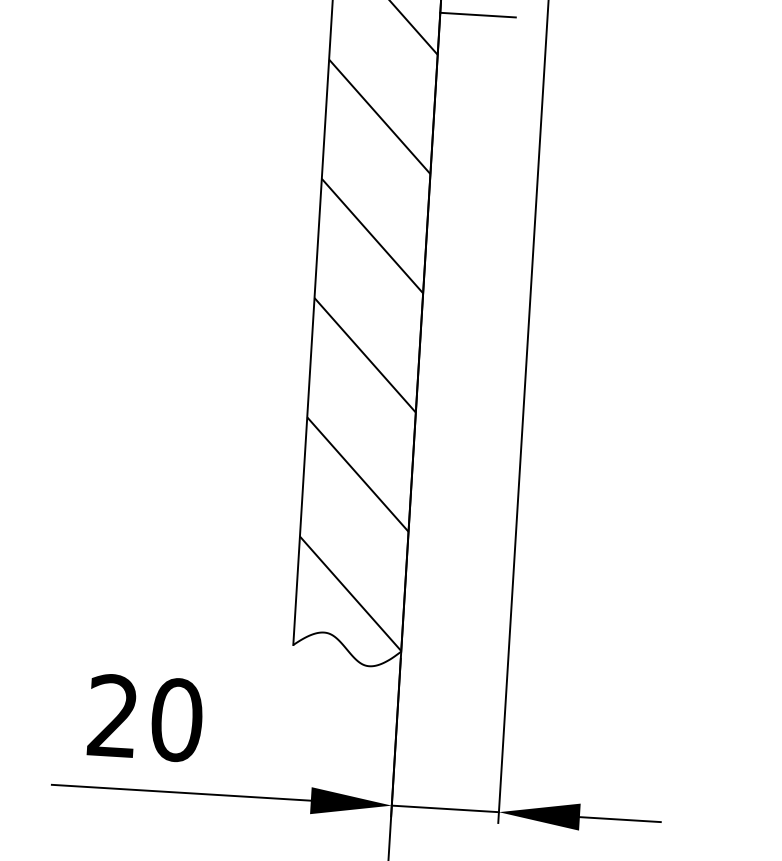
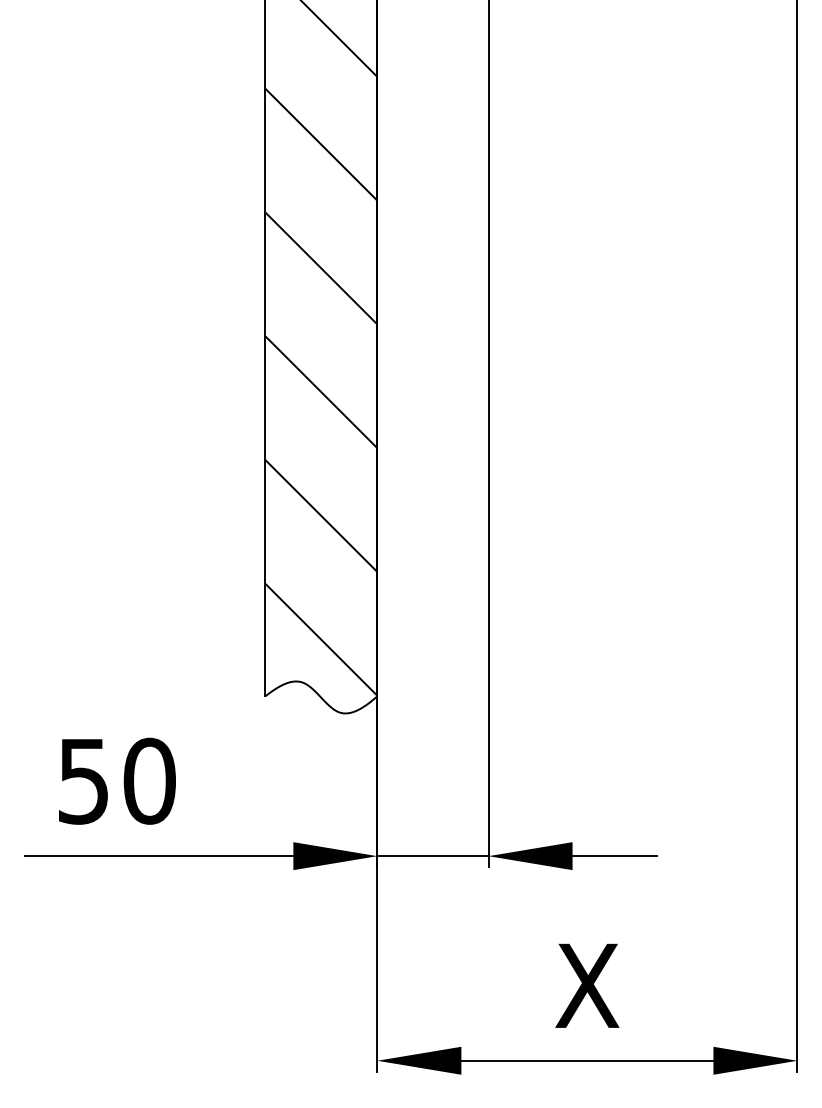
line: (477, 15) -> (416, 33), removed
text: (112, 715) -> (82, 780), 20 -> 50

